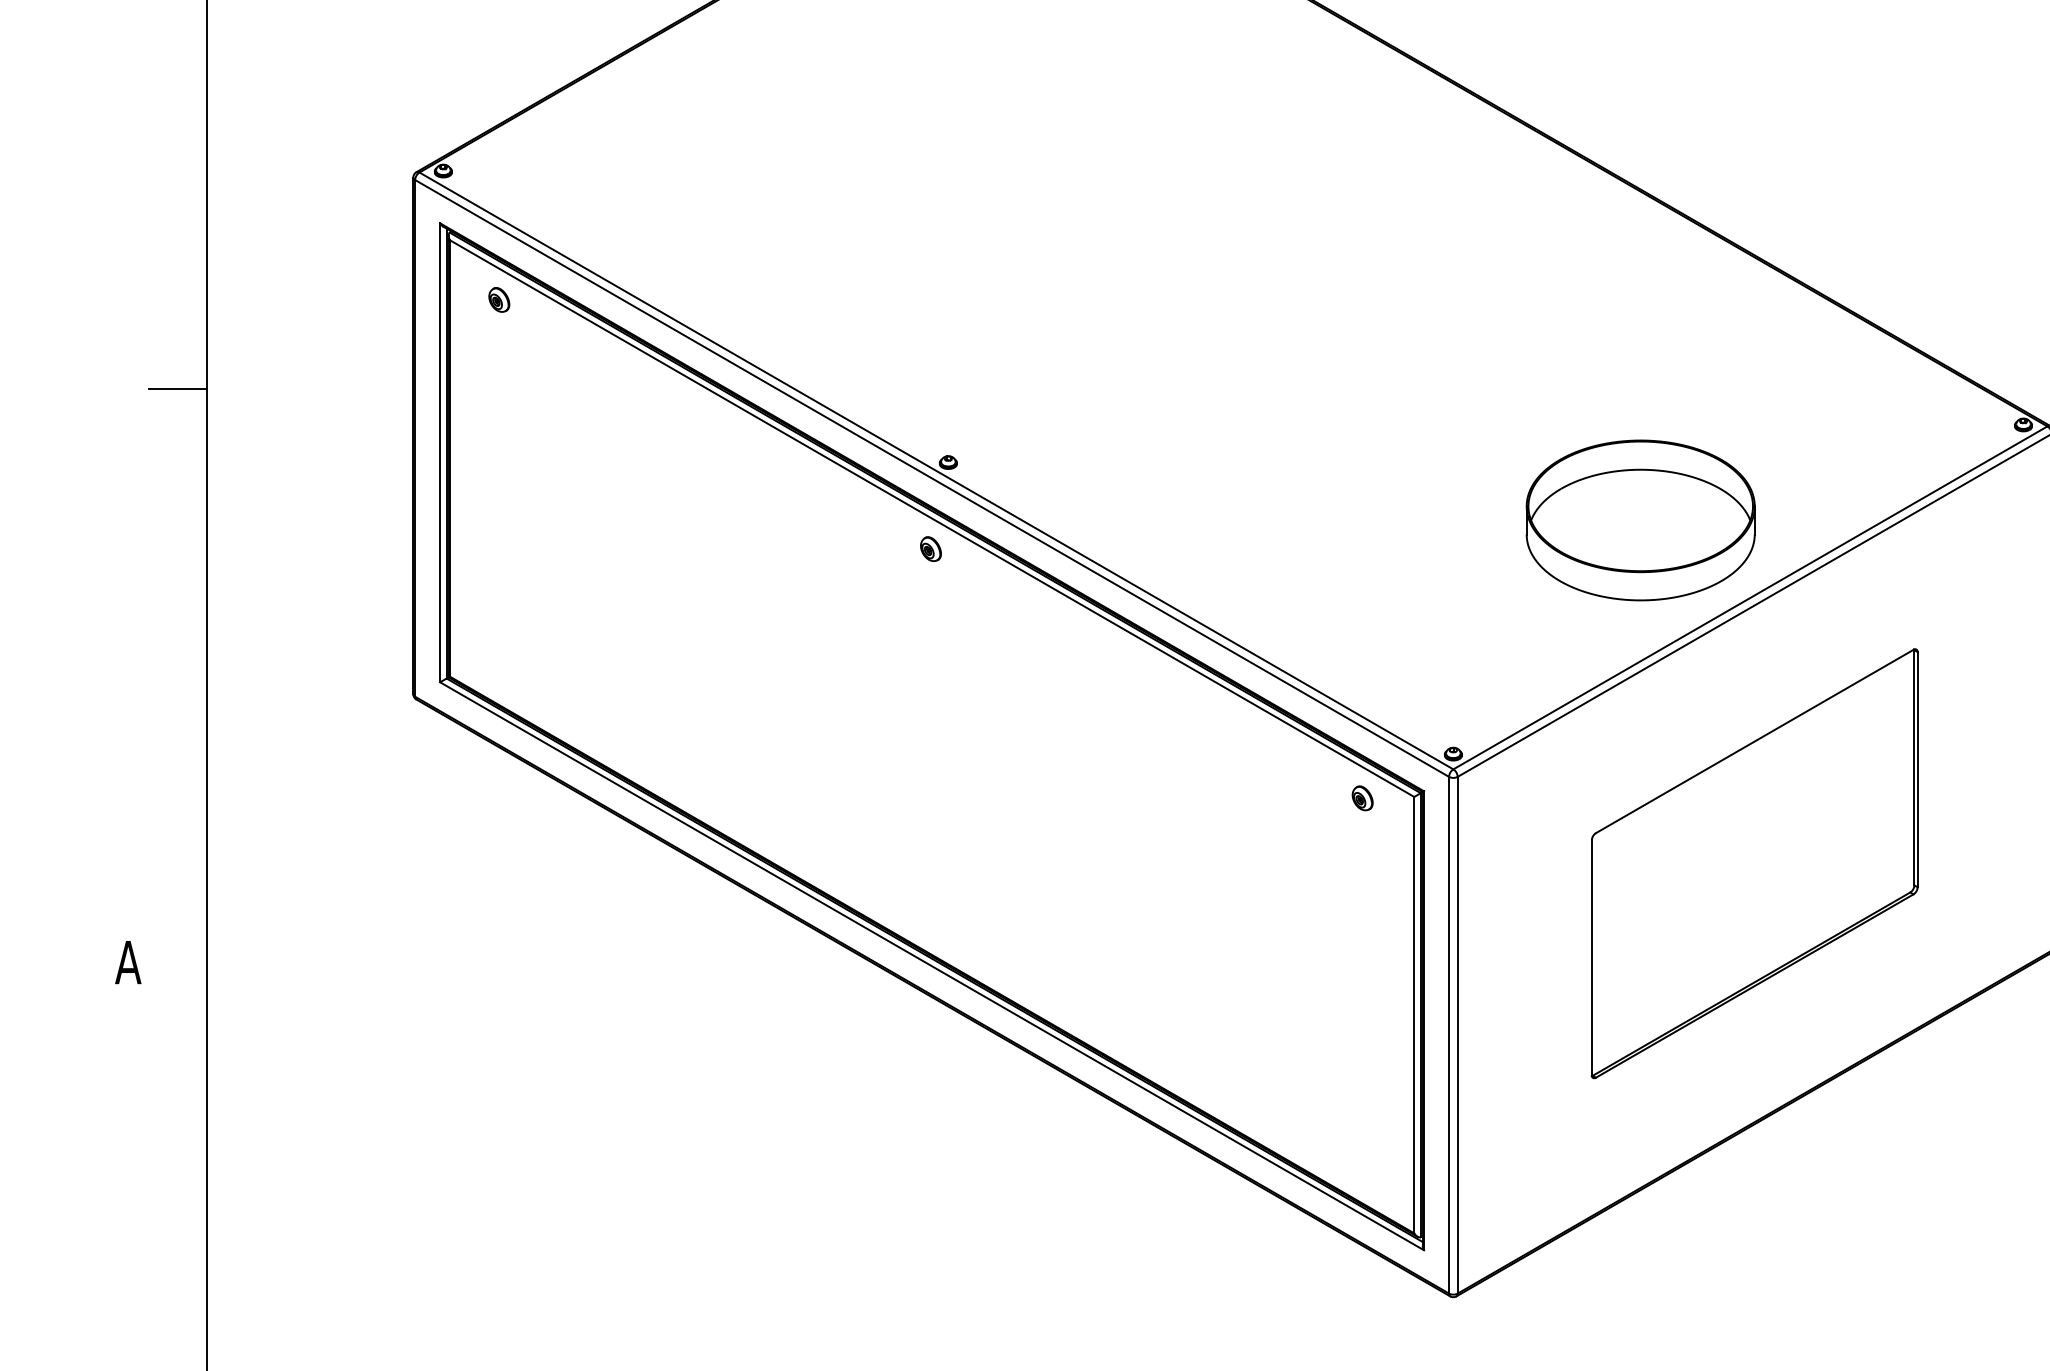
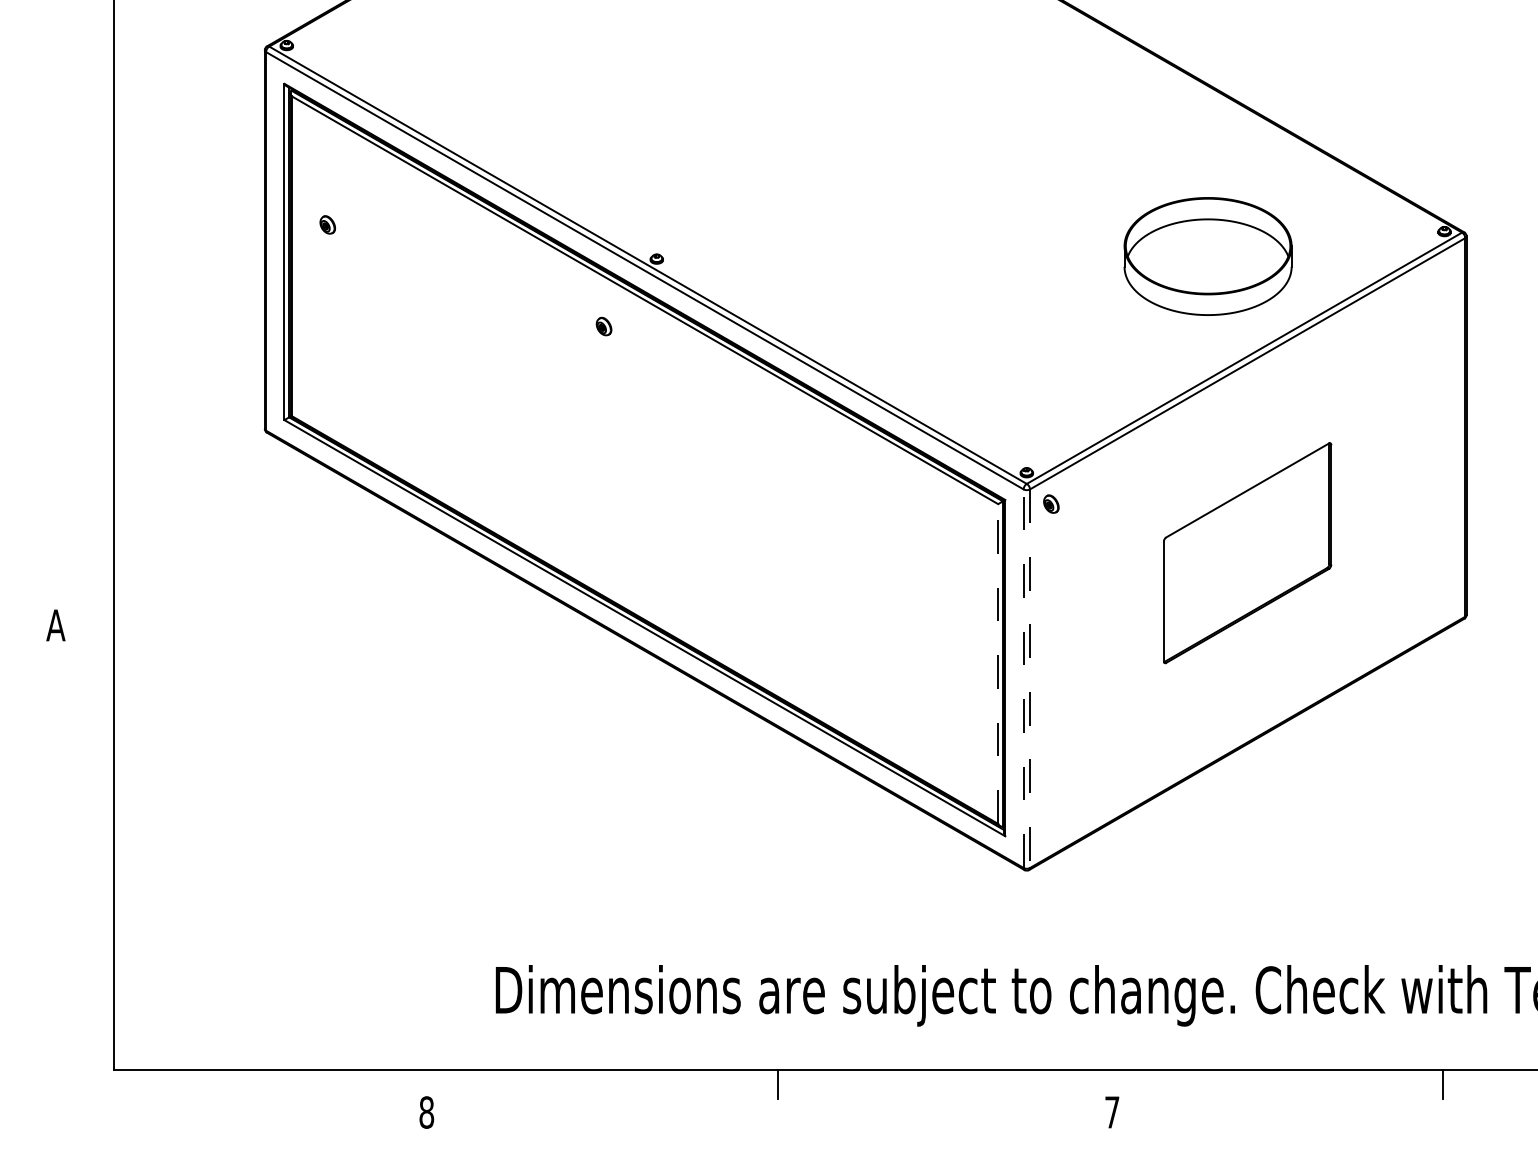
part: (498, 299) -> (327, 224), moved
line: (178, 388) -> (92, 204), removed
part: (1639, 520) -> (1207, 256), moved
part: (930, 549) -> (603, 326), moved
part: (1362, 797) -> (1051, 503), moved
part: (1754, 864) -> (1247, 553), size x0.7
line: (1414, 1015) -> (998, 664), solid -> dashed
line: (1448, 1034) -> (1023, 678), solid -> dashed
line: (1458, 1036) -> (1030, 679), solid -> dashed

